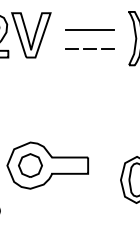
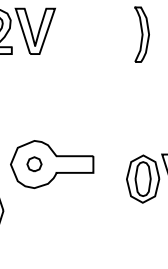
line: (90, 30) -> (95, 26), removed
line: (90, 48) -> (95, 44), removed
part: (30, 164) -> (34, 163), size x0.6

